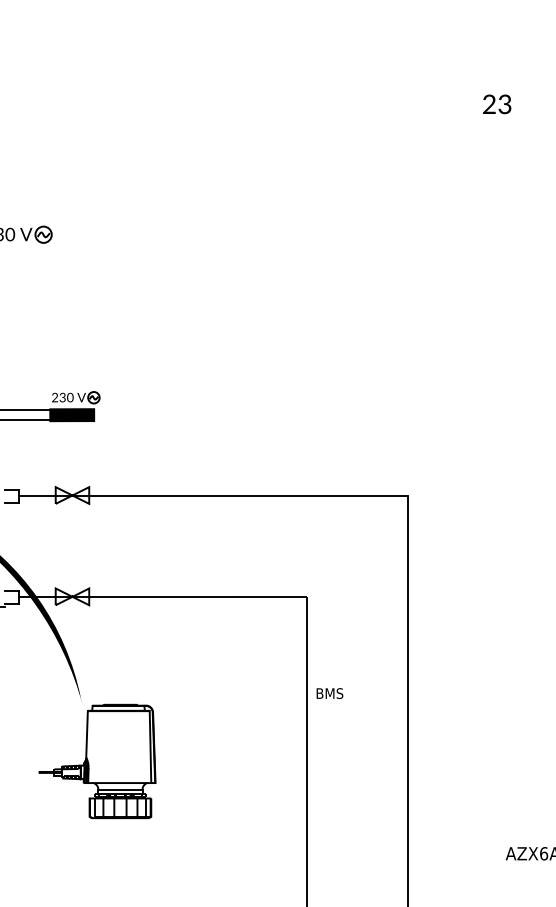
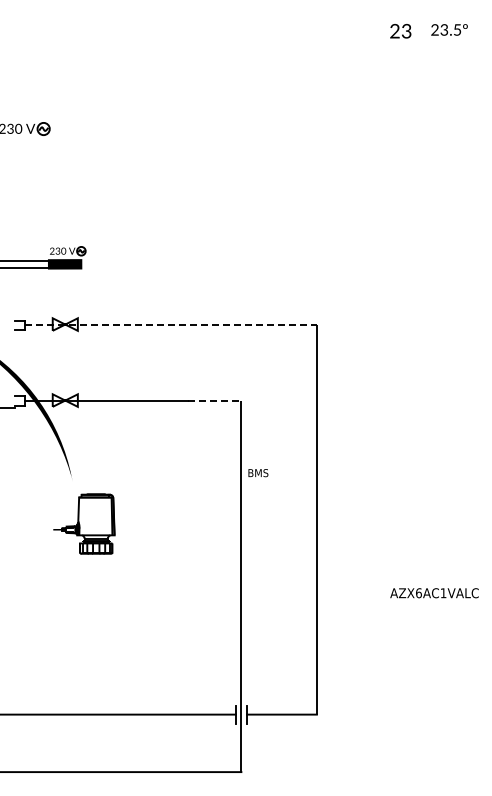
text: (496, 104) -> (400, 31), moved
line: (212, 495) -> (170, 324), solid -> dashed
line: (271, 596) -> (214, 400), solid -> dashed
part: (98, 760) -> (84, 523), size x0.7

